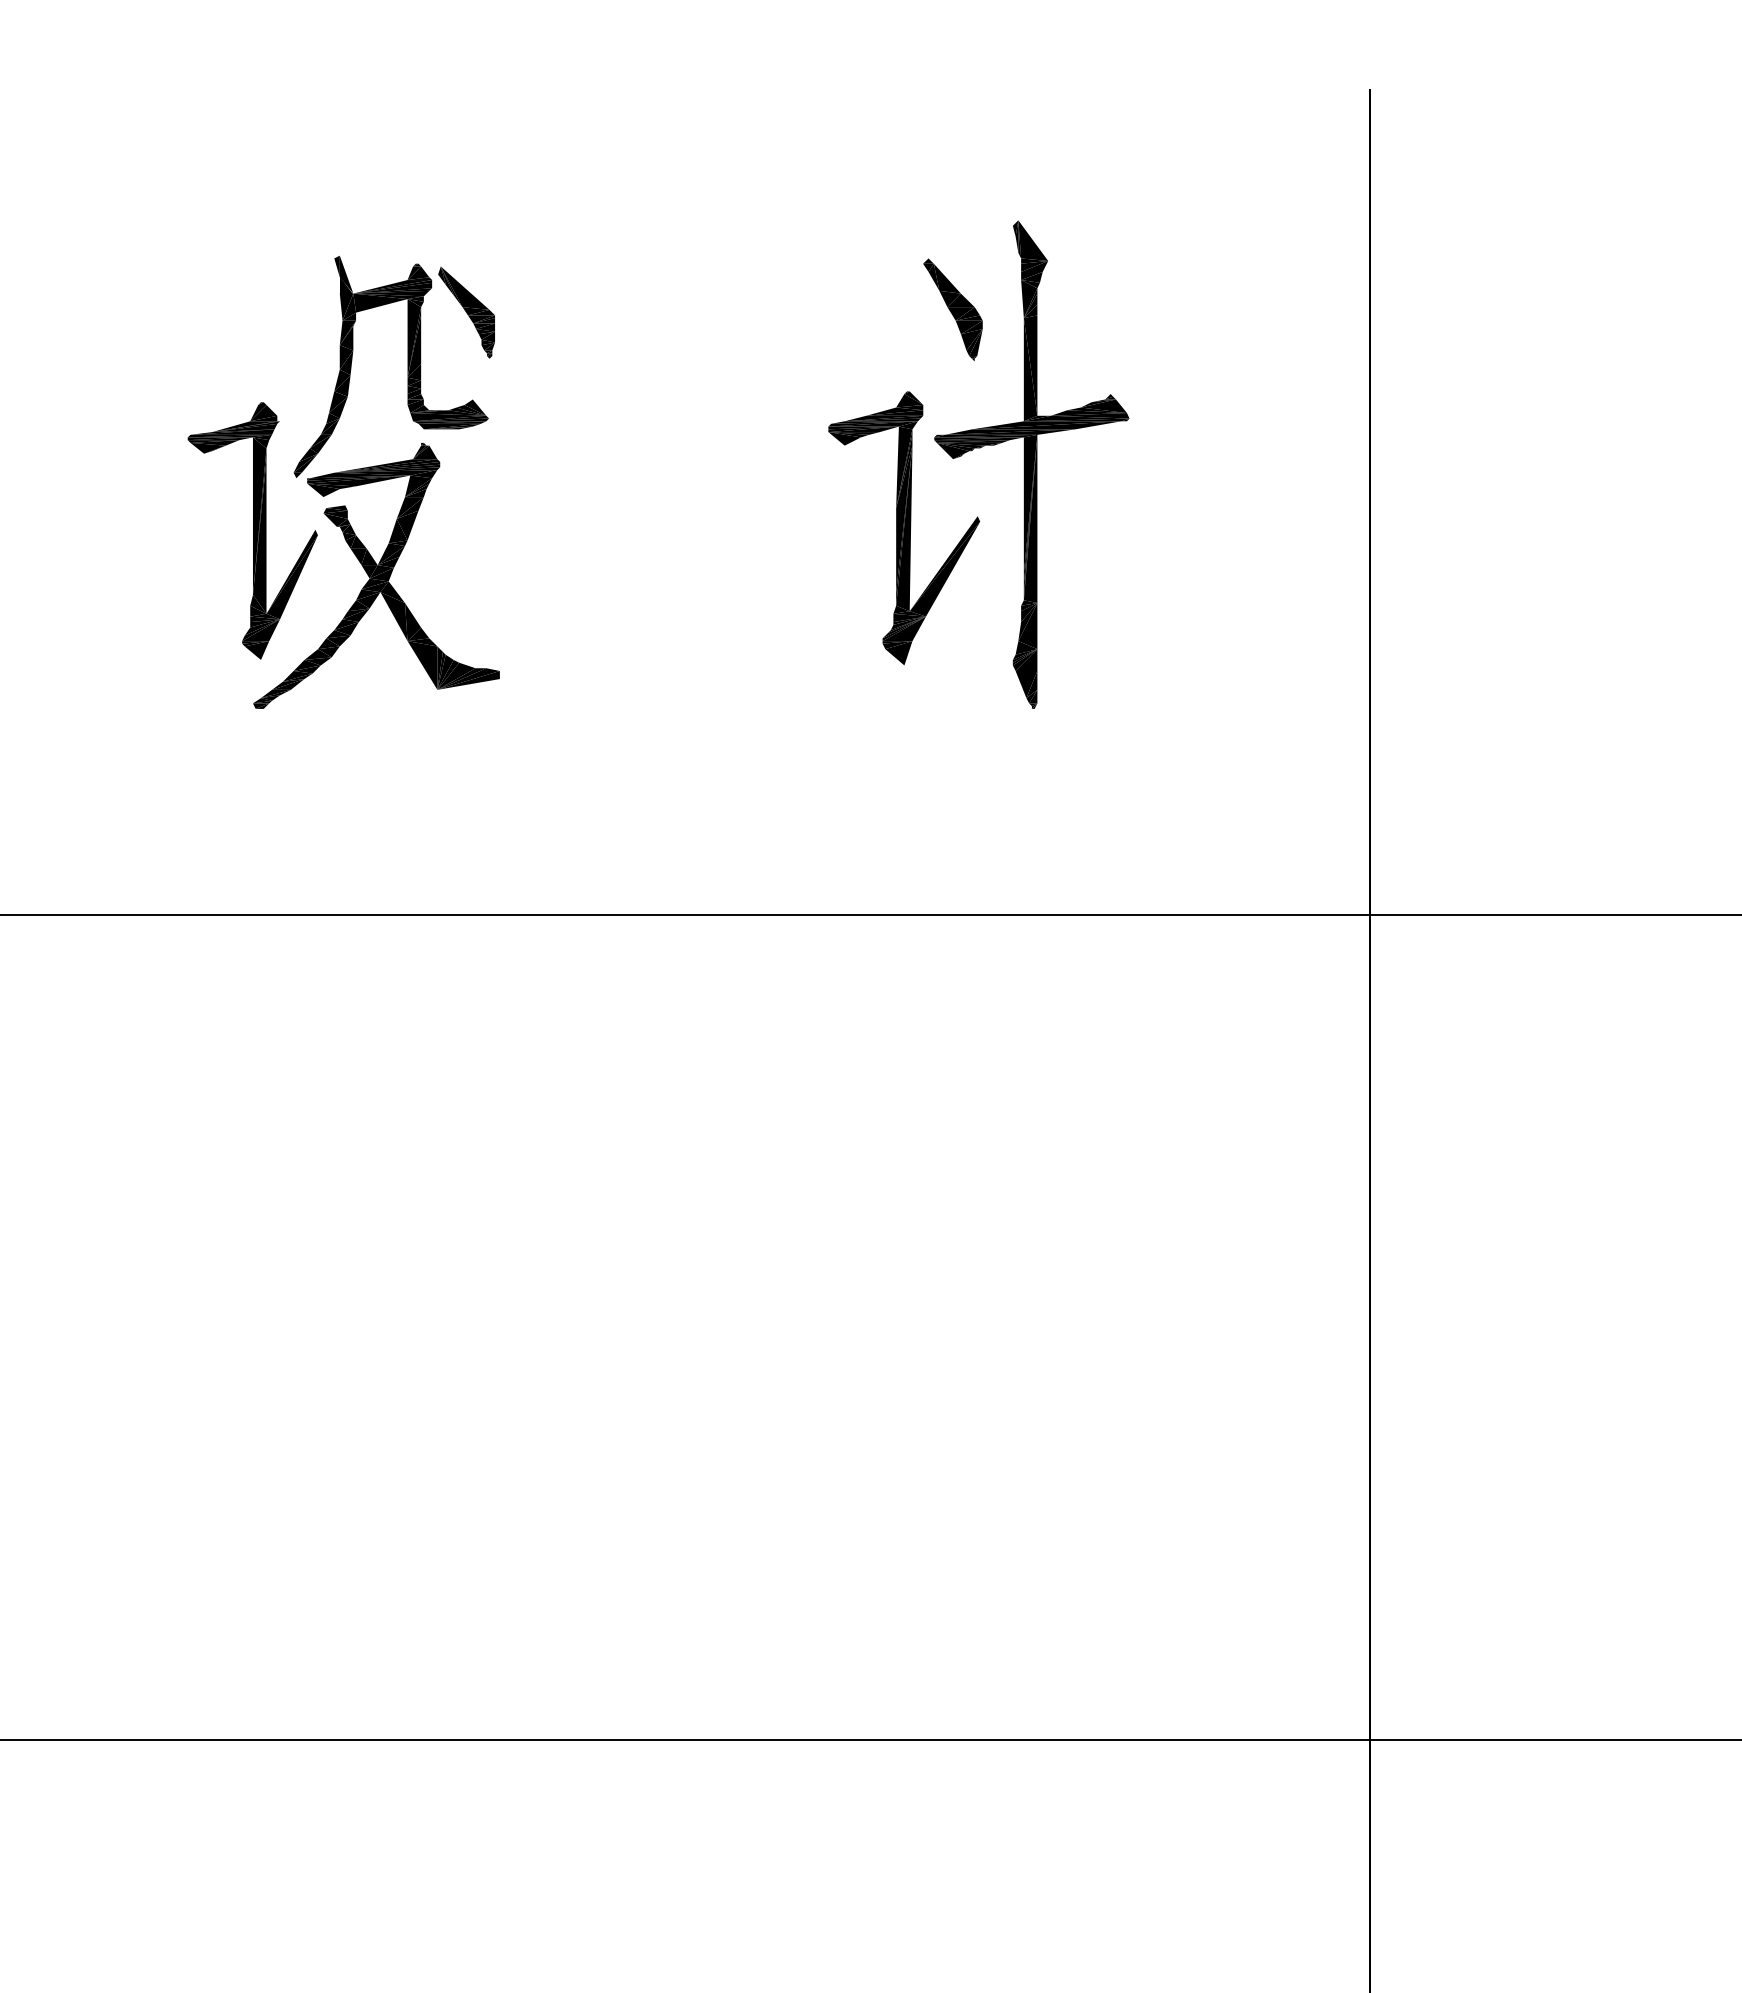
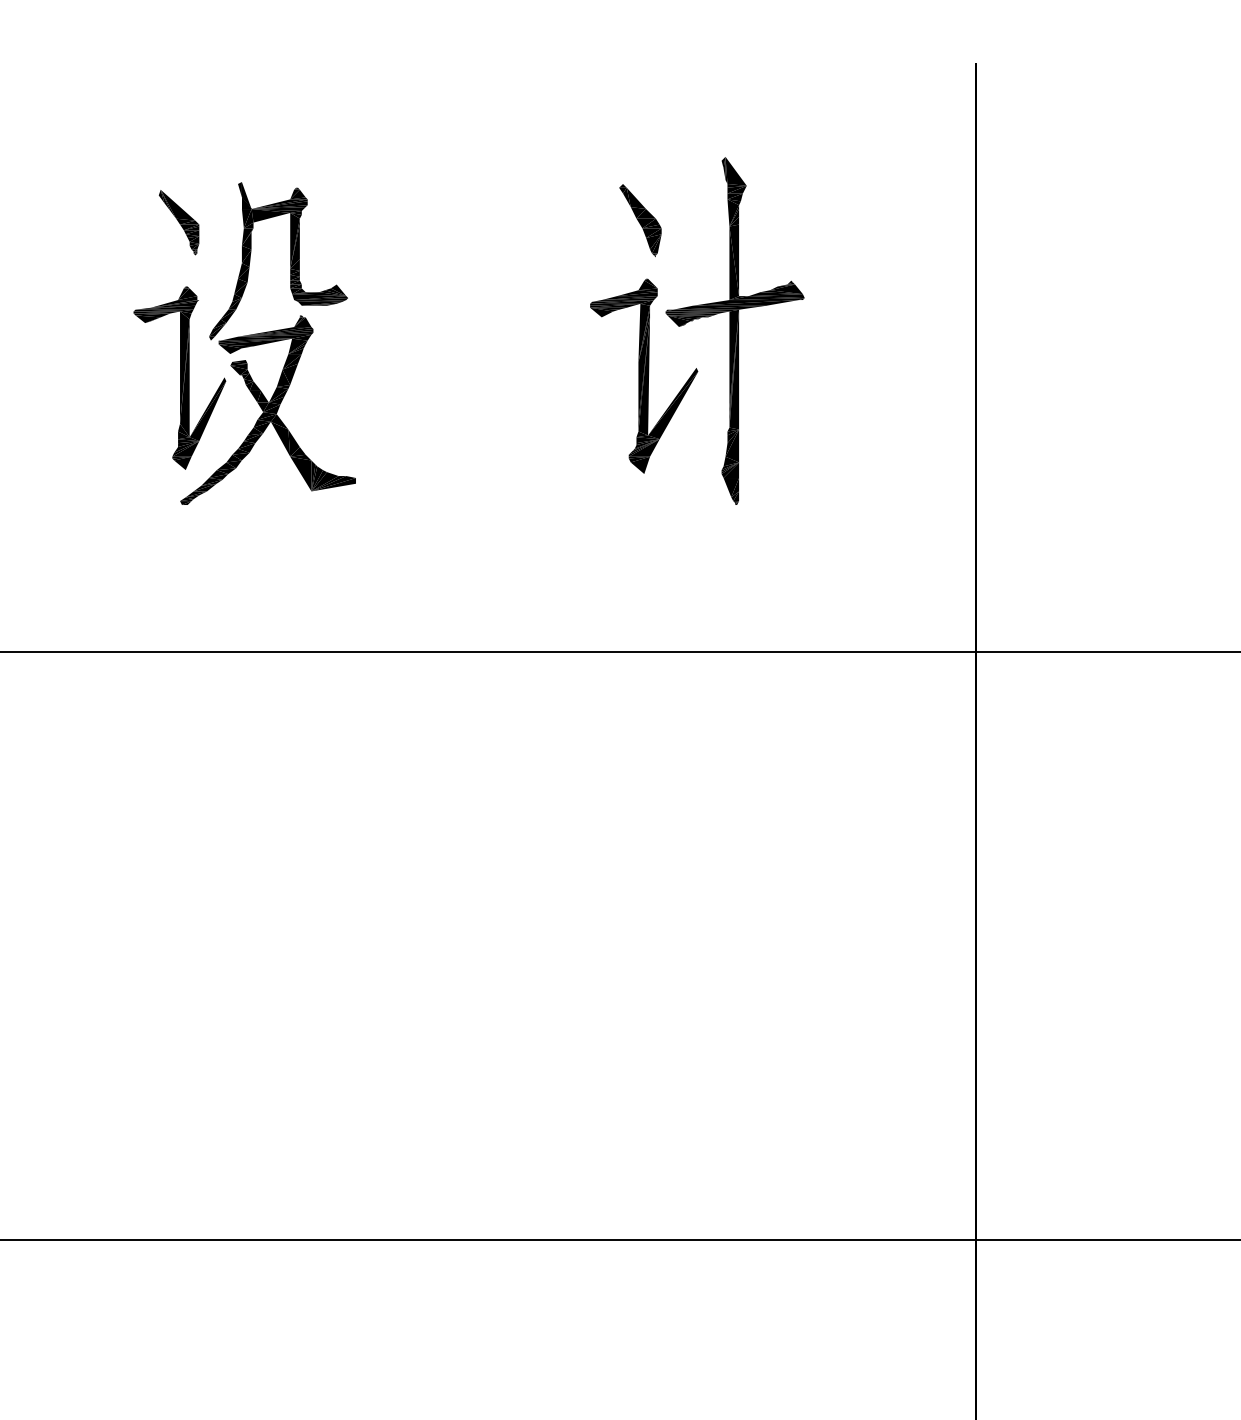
part: (952, 309) -> (640, 220), moved
part: (466, 312) -> (178, 222), moved

